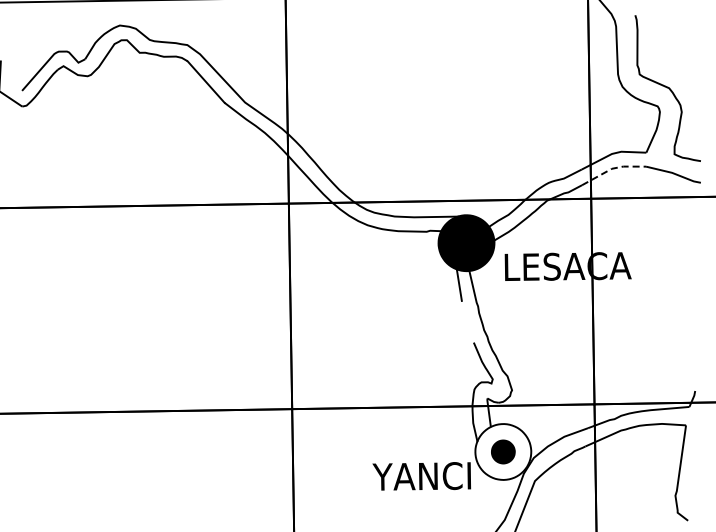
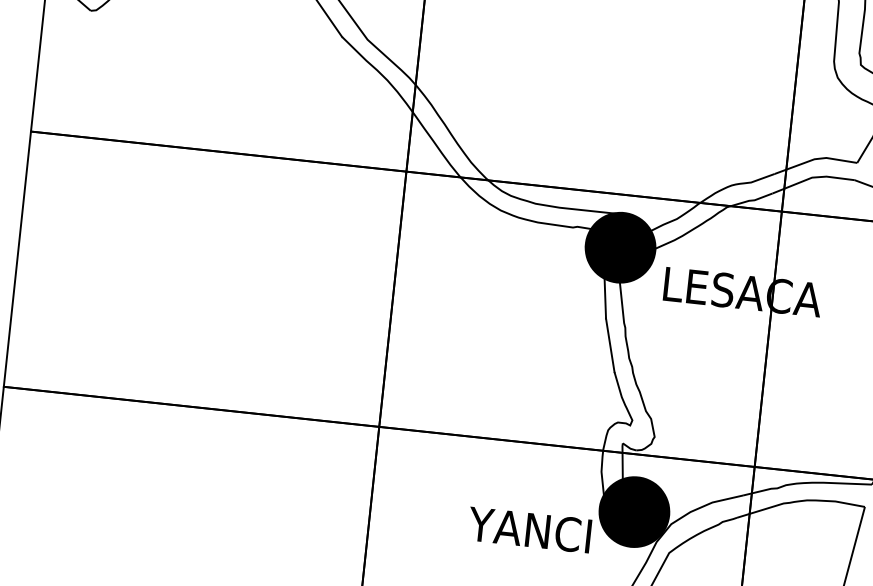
line: (611, 168) -> (811, 177), dashed -> solid
line: (467, 321) -> (609, 344), added
fill: (503, 451) -> (634, 511), added

